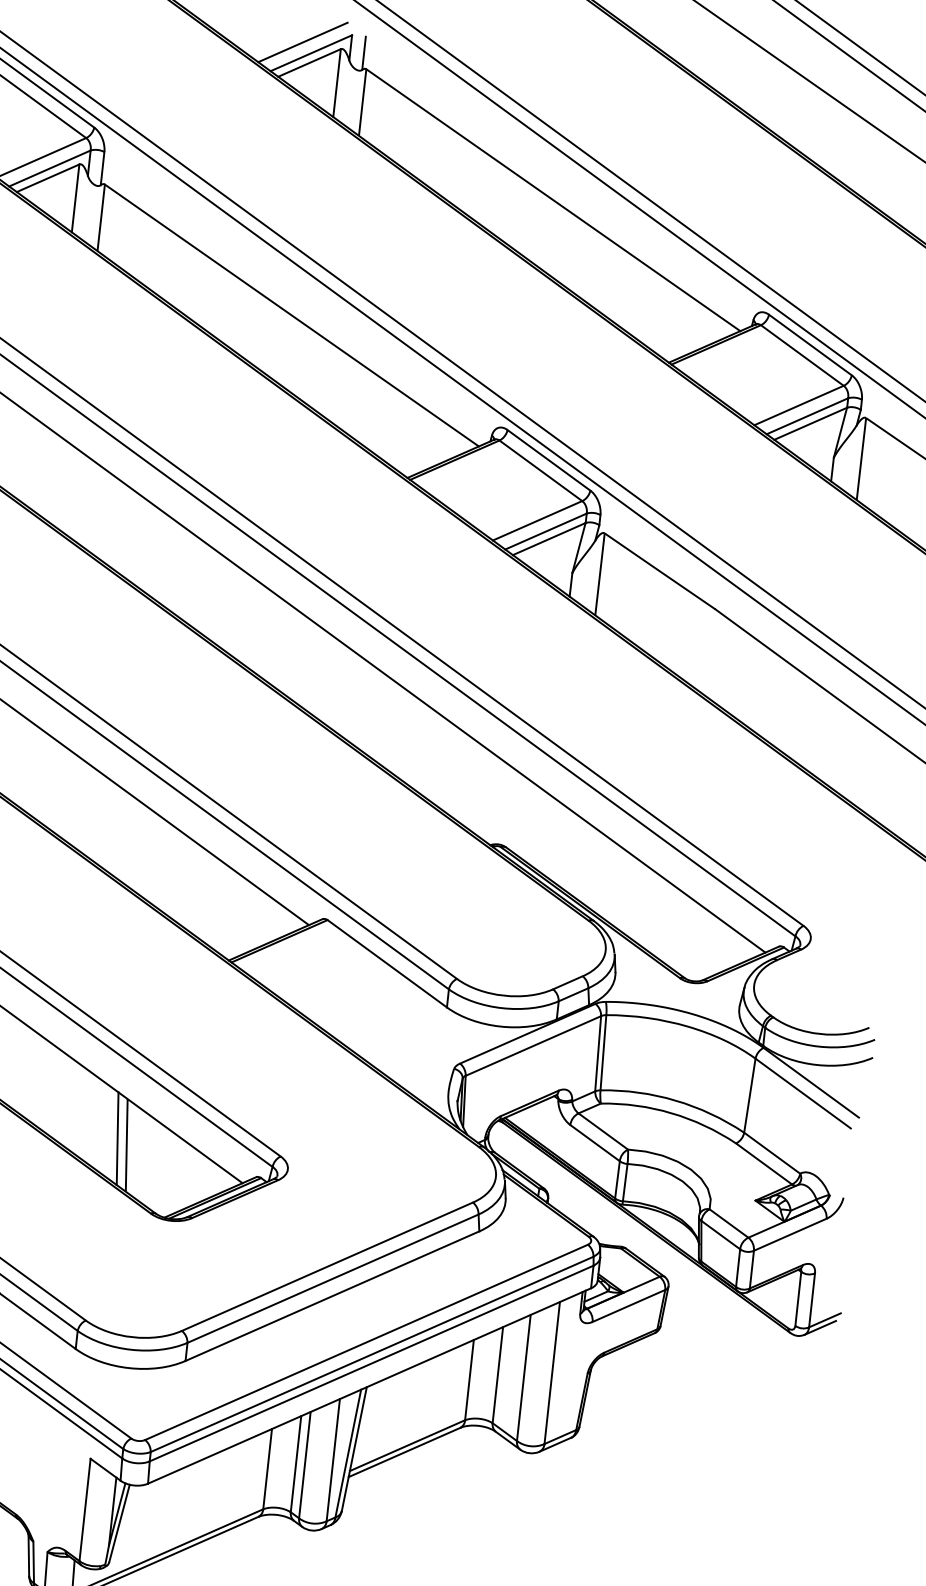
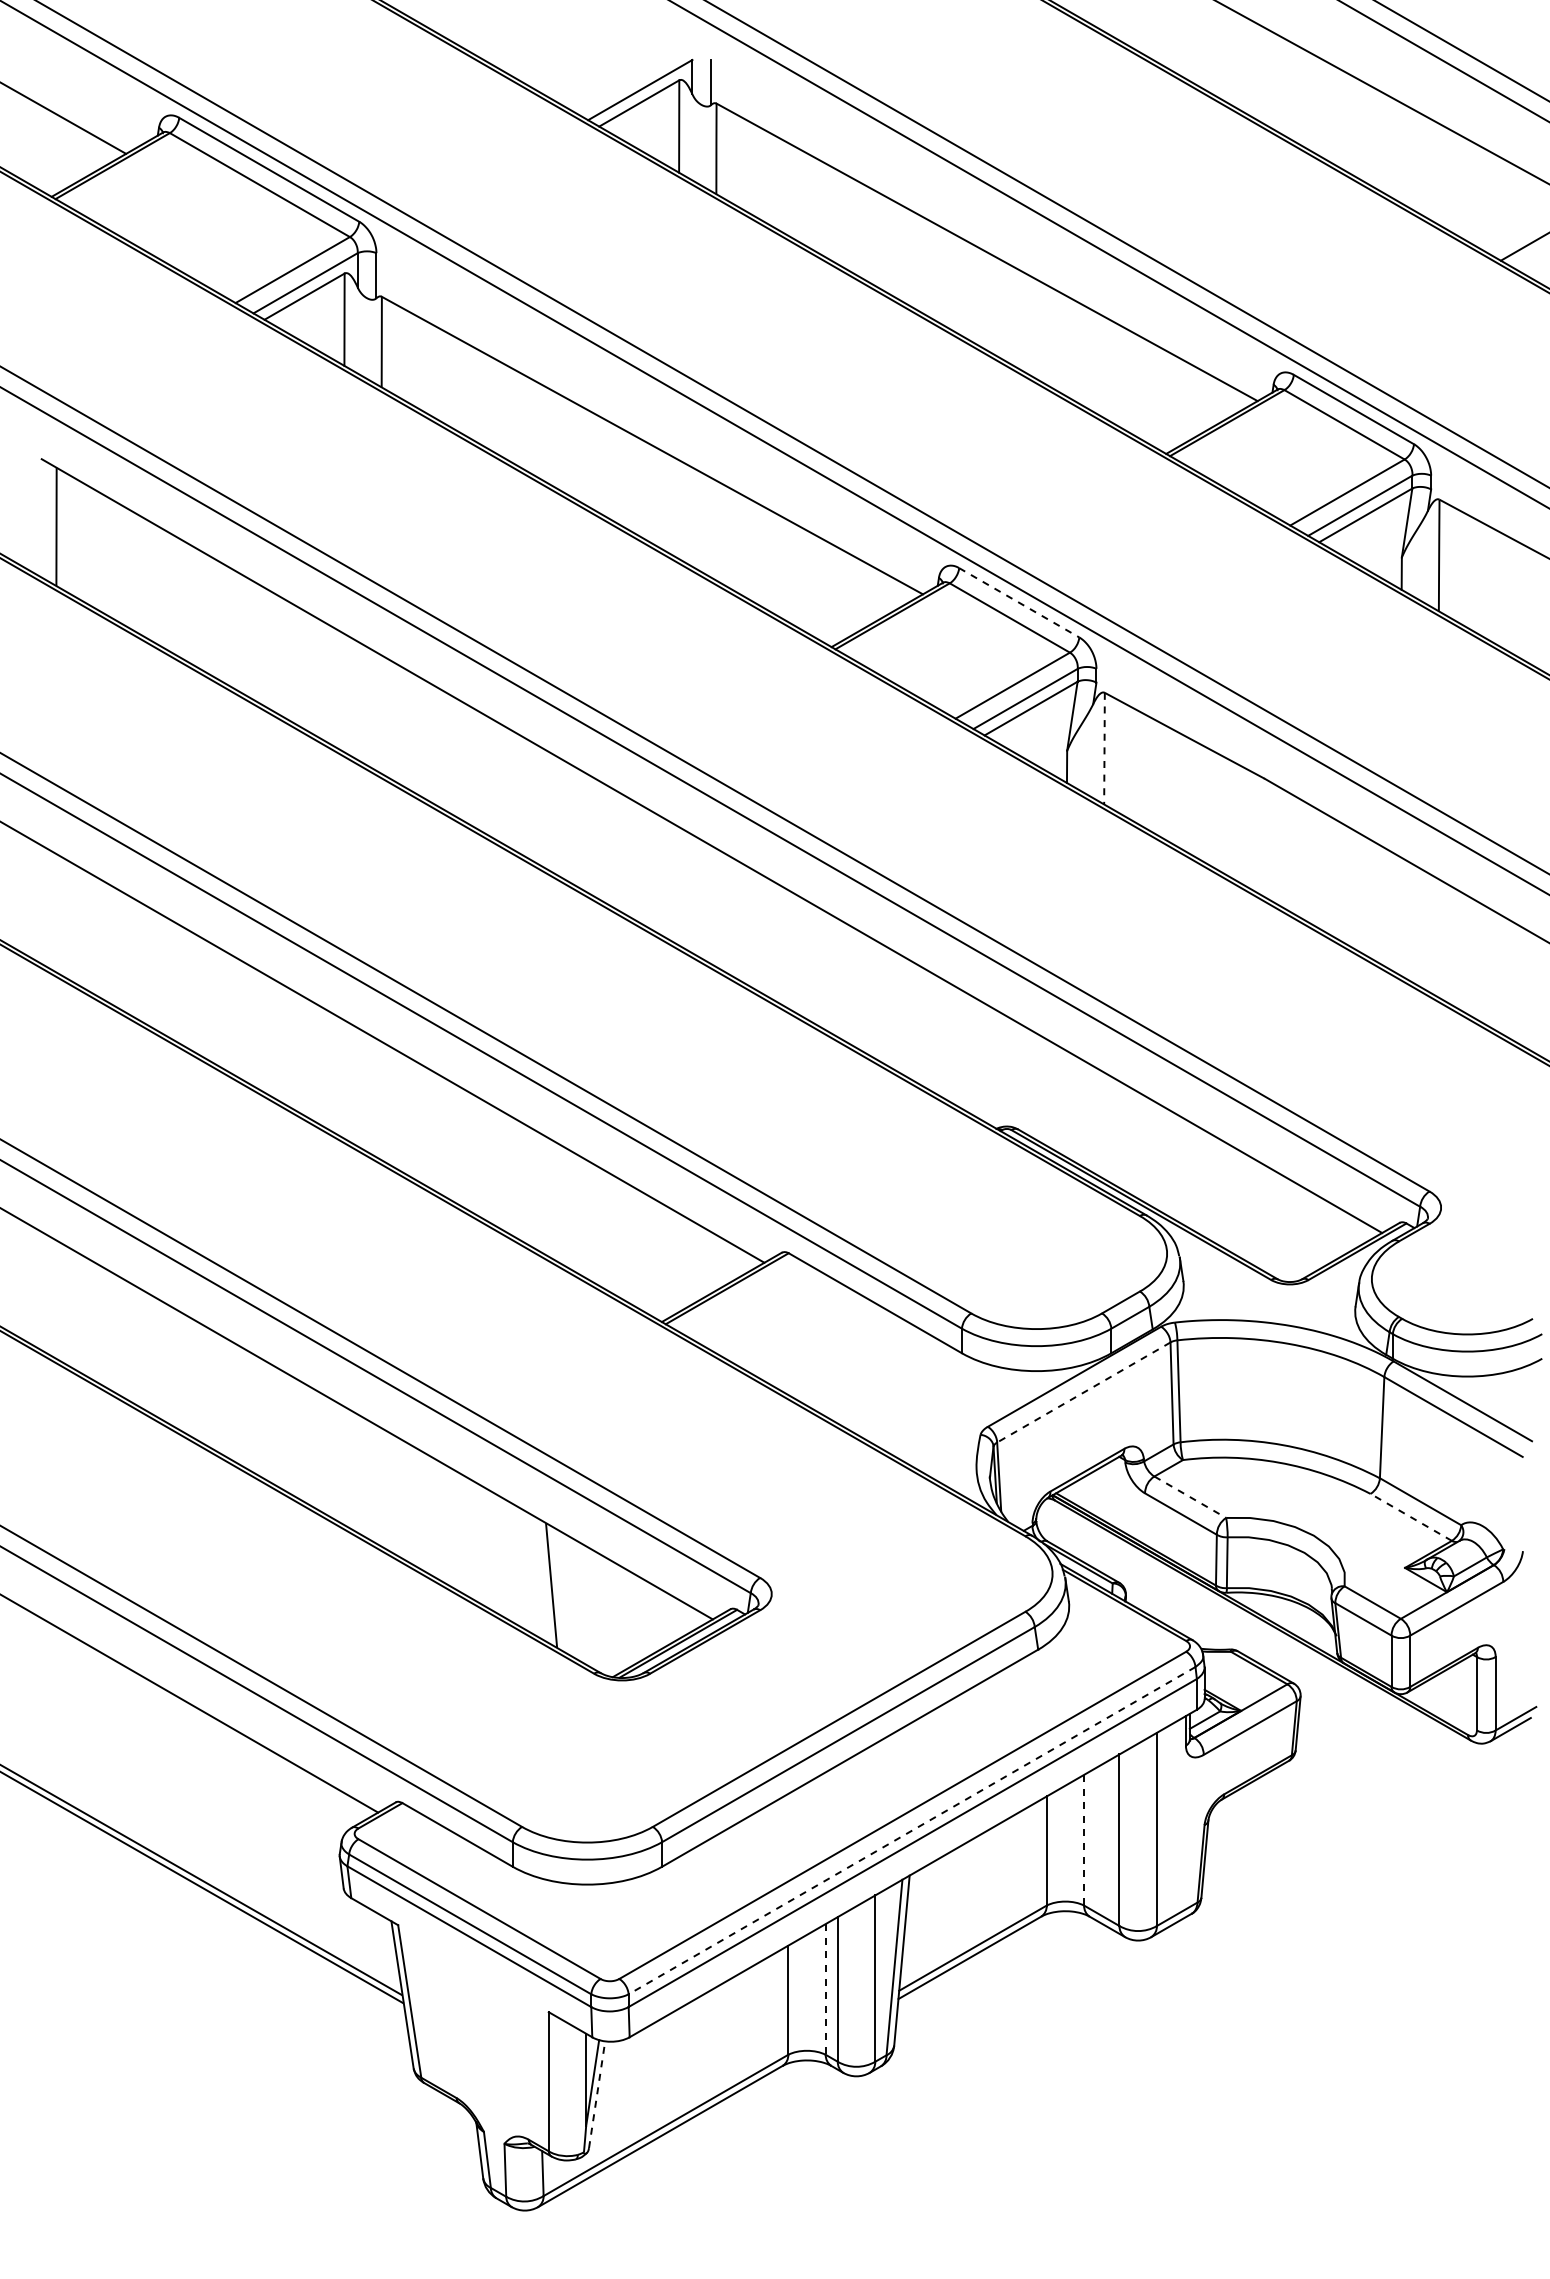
line: (303, 42) -> (627, 76), removed
line: (549, 460) -> (1019, 603), solid -> dashed
line: (600, 574) -> (1104, 748), solid -> dashed
line: (533, 1045) -> (1083, 1392), solid -> dashed
line: (603, 1131) -> (1190, 1497), solid -> dashed
line: (117, 1138) -> (537, 1577), removed
line: (764, 1164) -> (1411, 1517), solid -> dashed
line: (371, 1354) -> (911, 1830), solid -> dashed
line: (498, 1375) -> (1084, 1840), solid -> dashed
line: (295, 1464) -> (825, 1989), solid -> dashed
line: (119, 1523) -> (597, 2094), solid -> dashed

